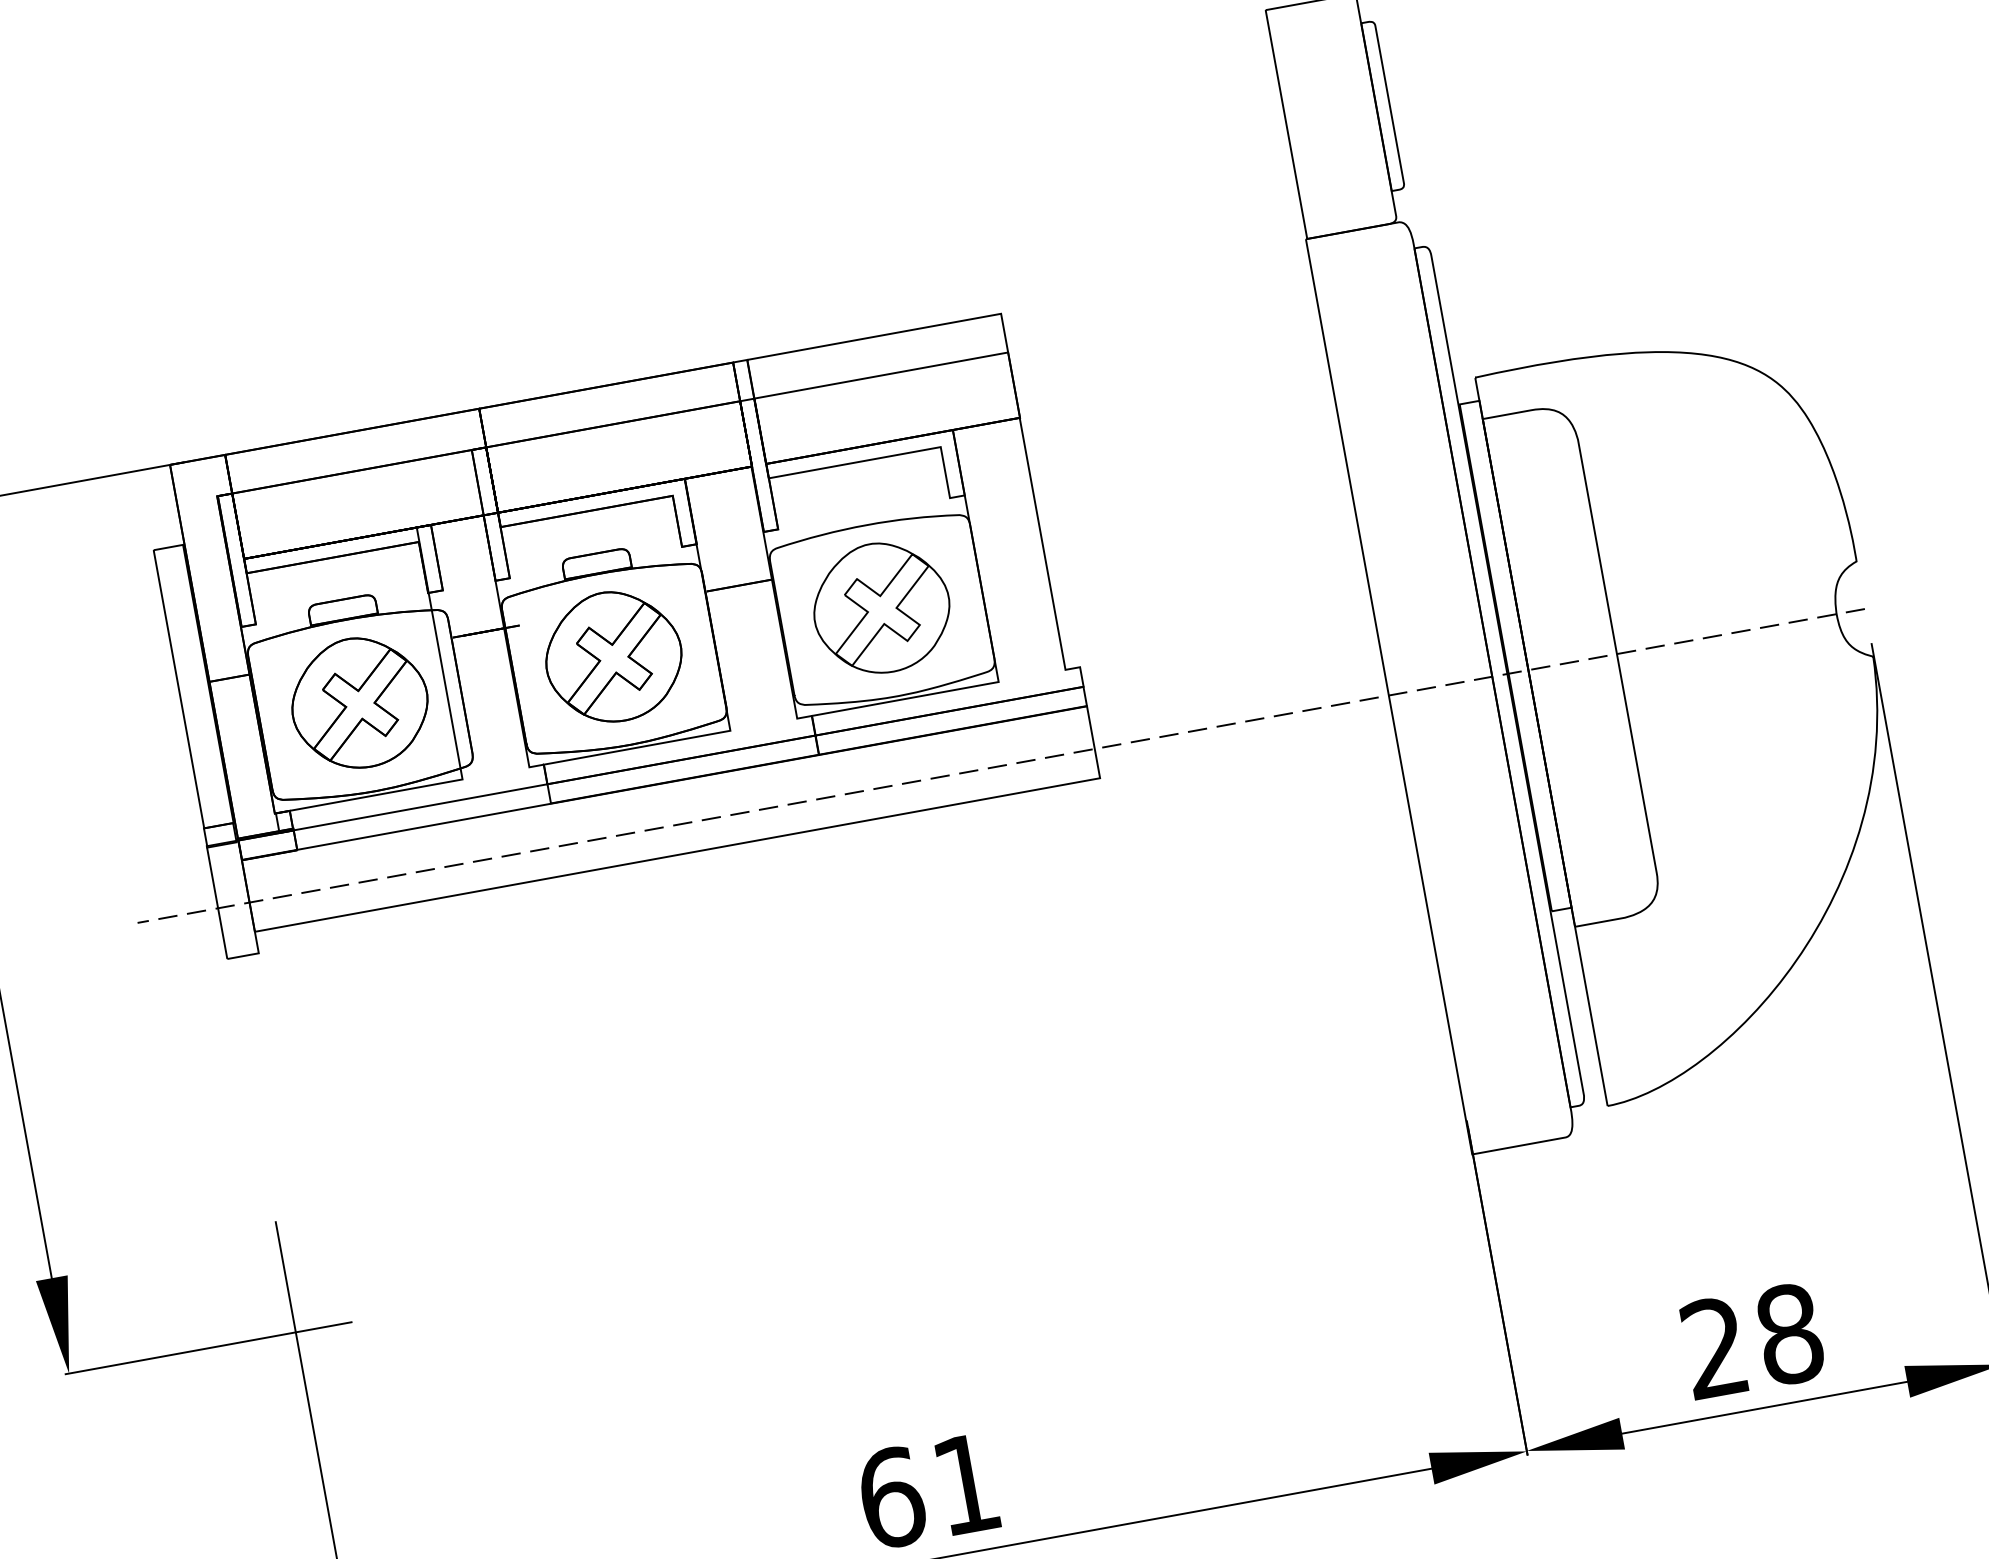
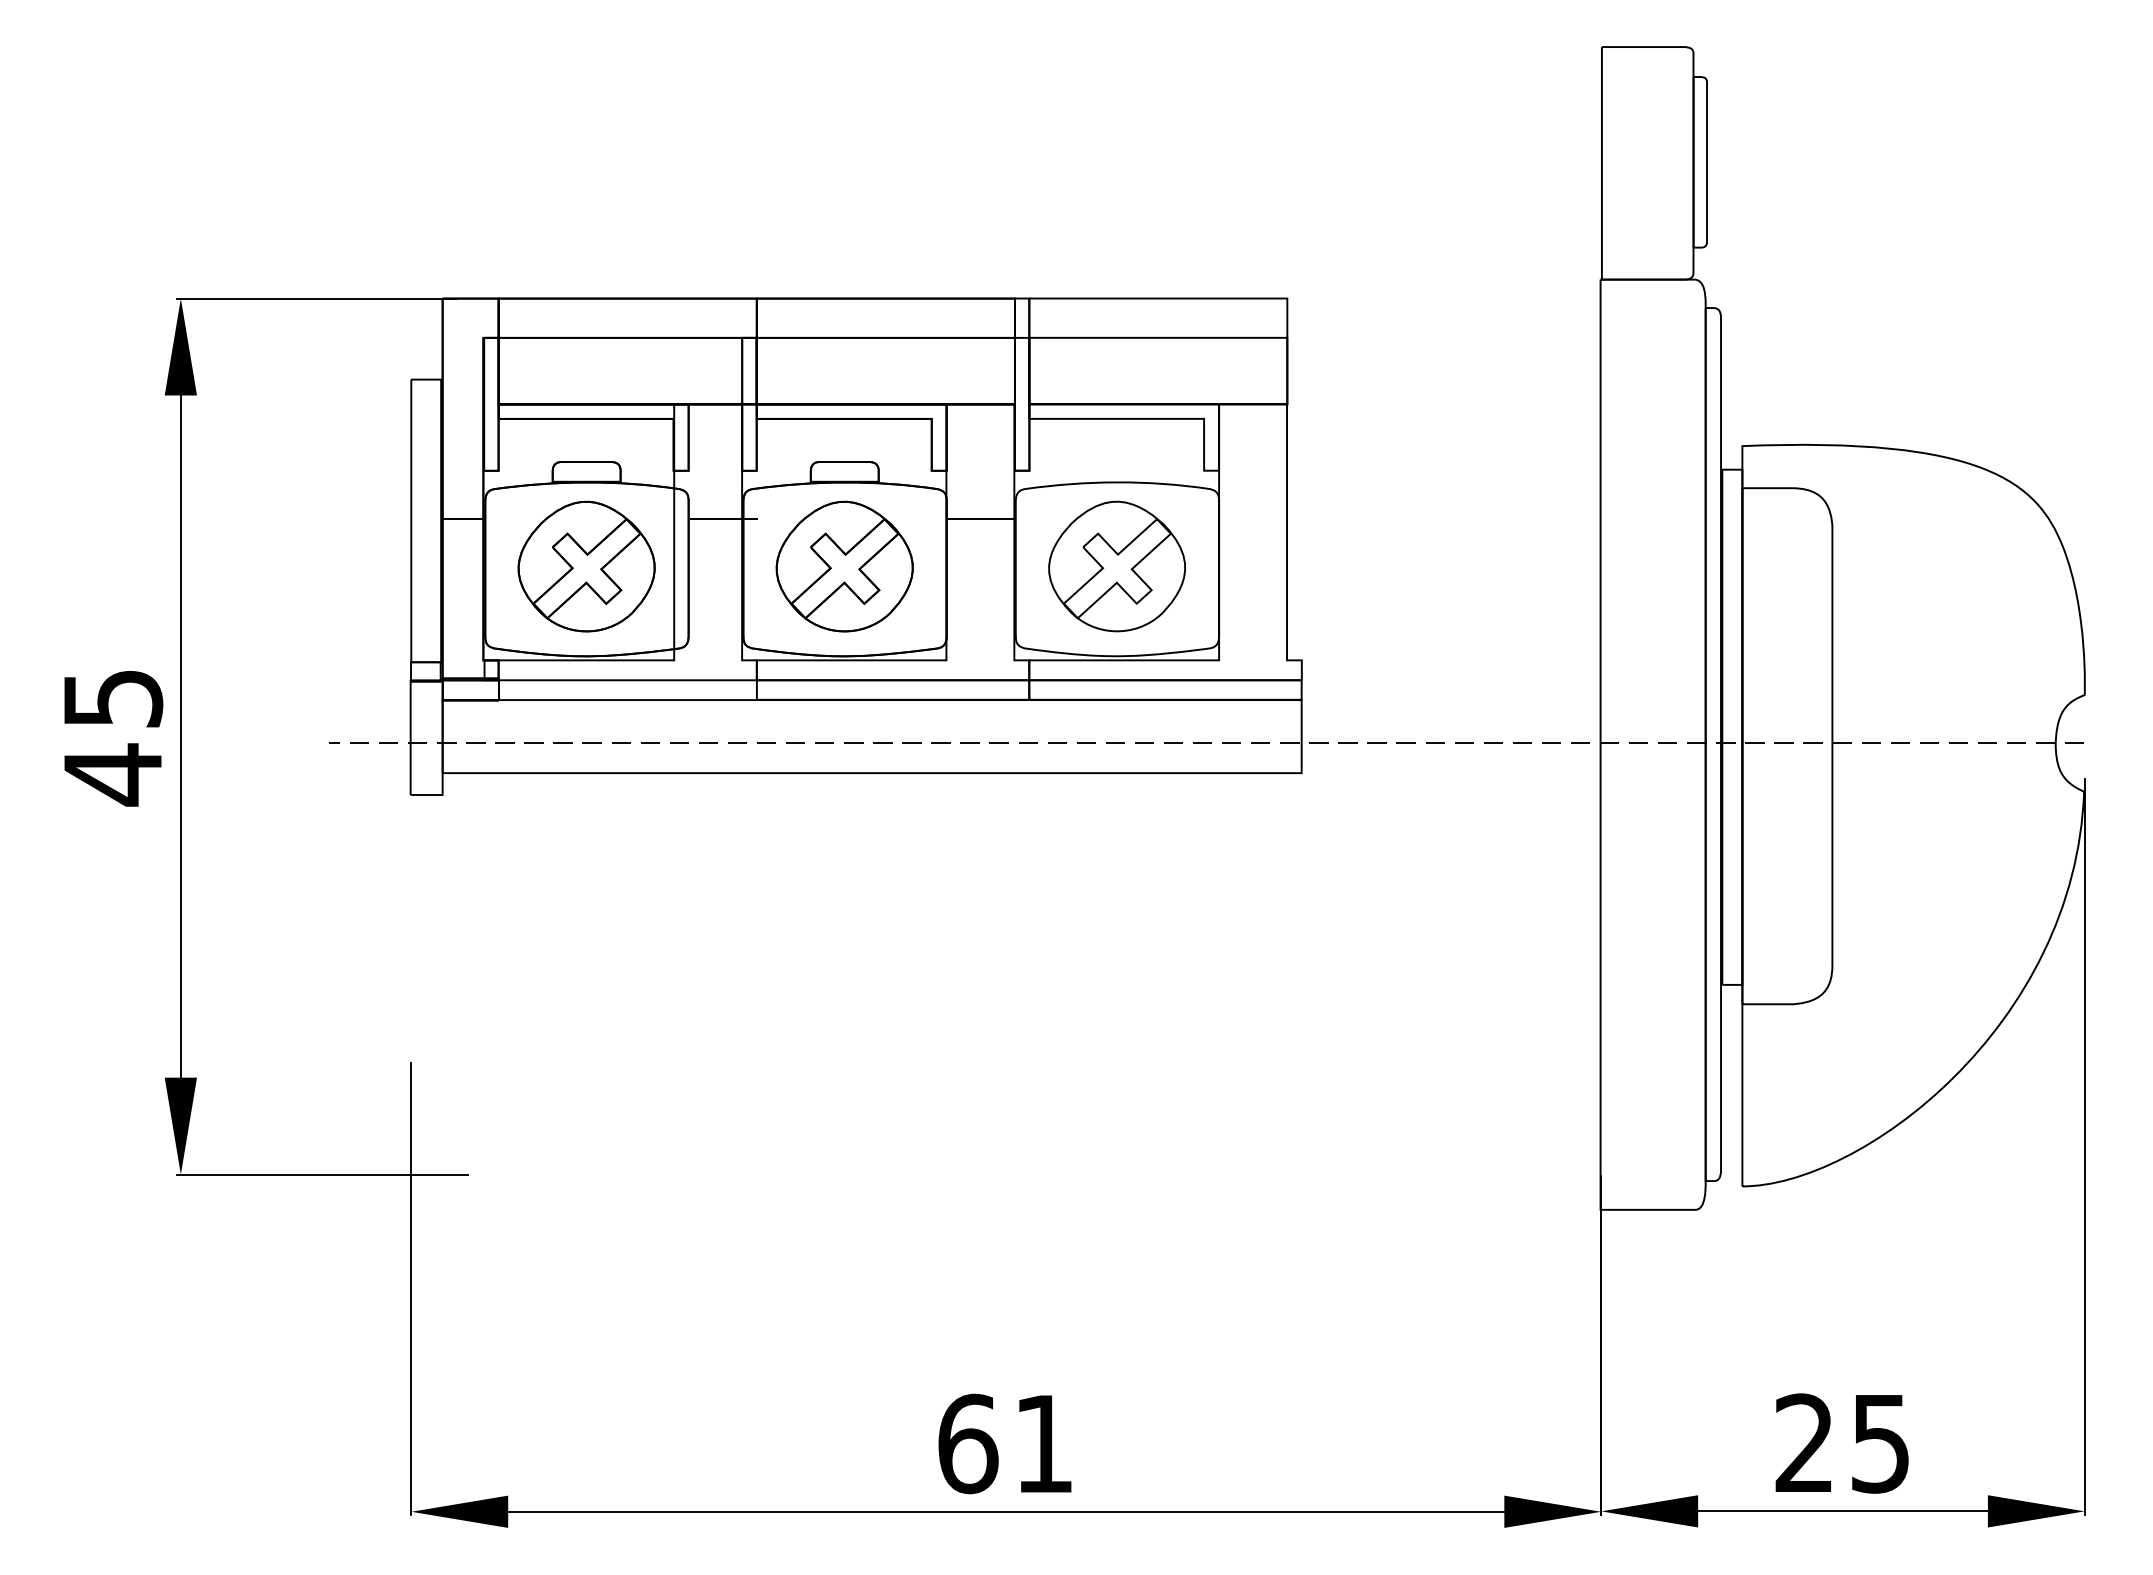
text: (1789, 1334) -> (1880, 1443), 28 -> 25

